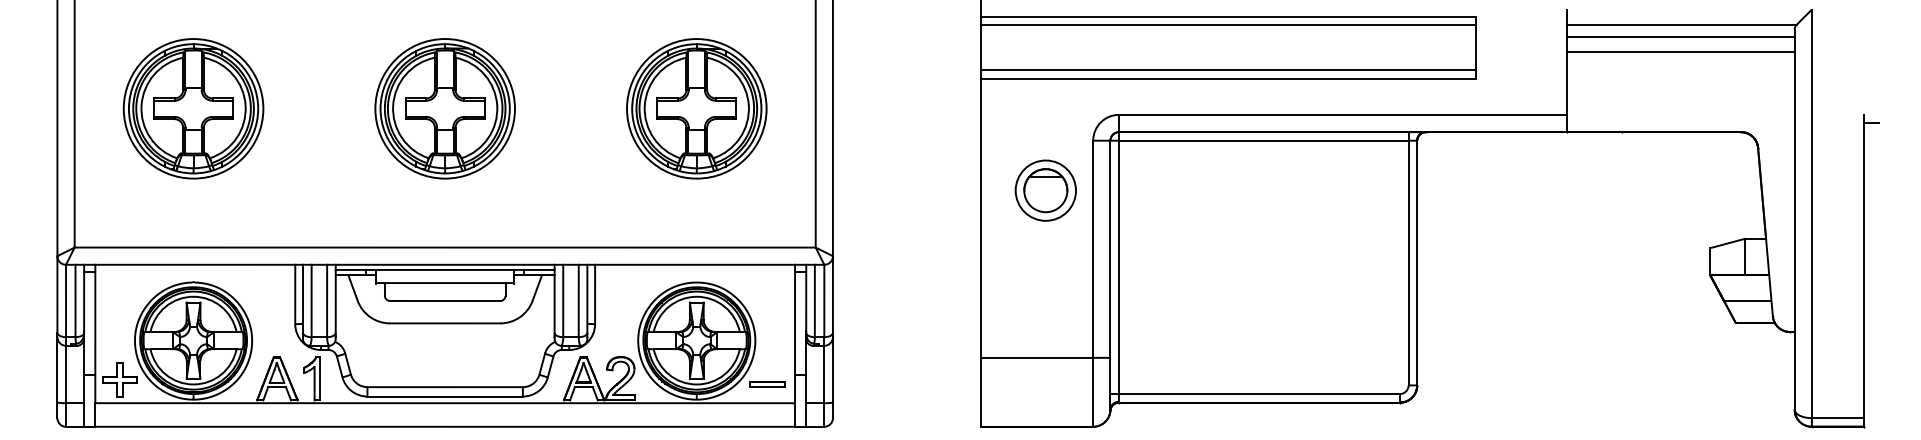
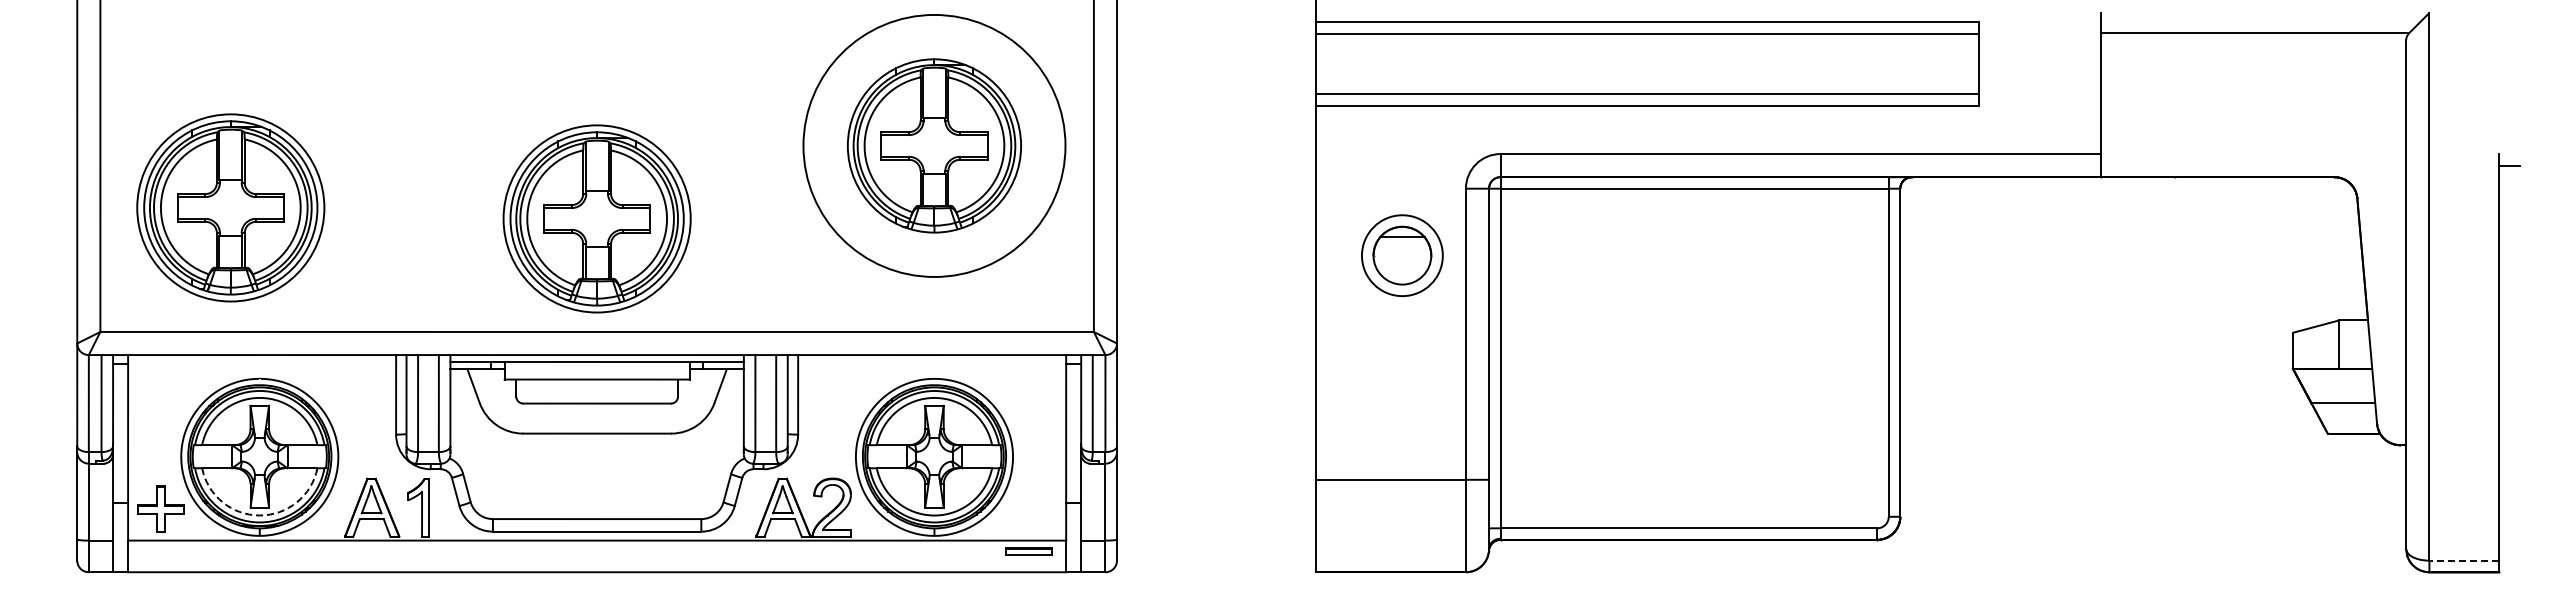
line: (1680, 37) -> (2253, 50), removed
line: (1680, 52) -> (2253, 70), removed
part: (193, 108) -> (230, 207), moved
part: (444, 108) -> (596, 218), moved
circle: (696, 108) -> (934, 145), size x1.4
arc: (193, 384) -> (259, 515), solid -> dashed
part: (766, 384) -> (1028, 551), moved
line: (1838, 418) -> (2464, 560), solid -> dashed

